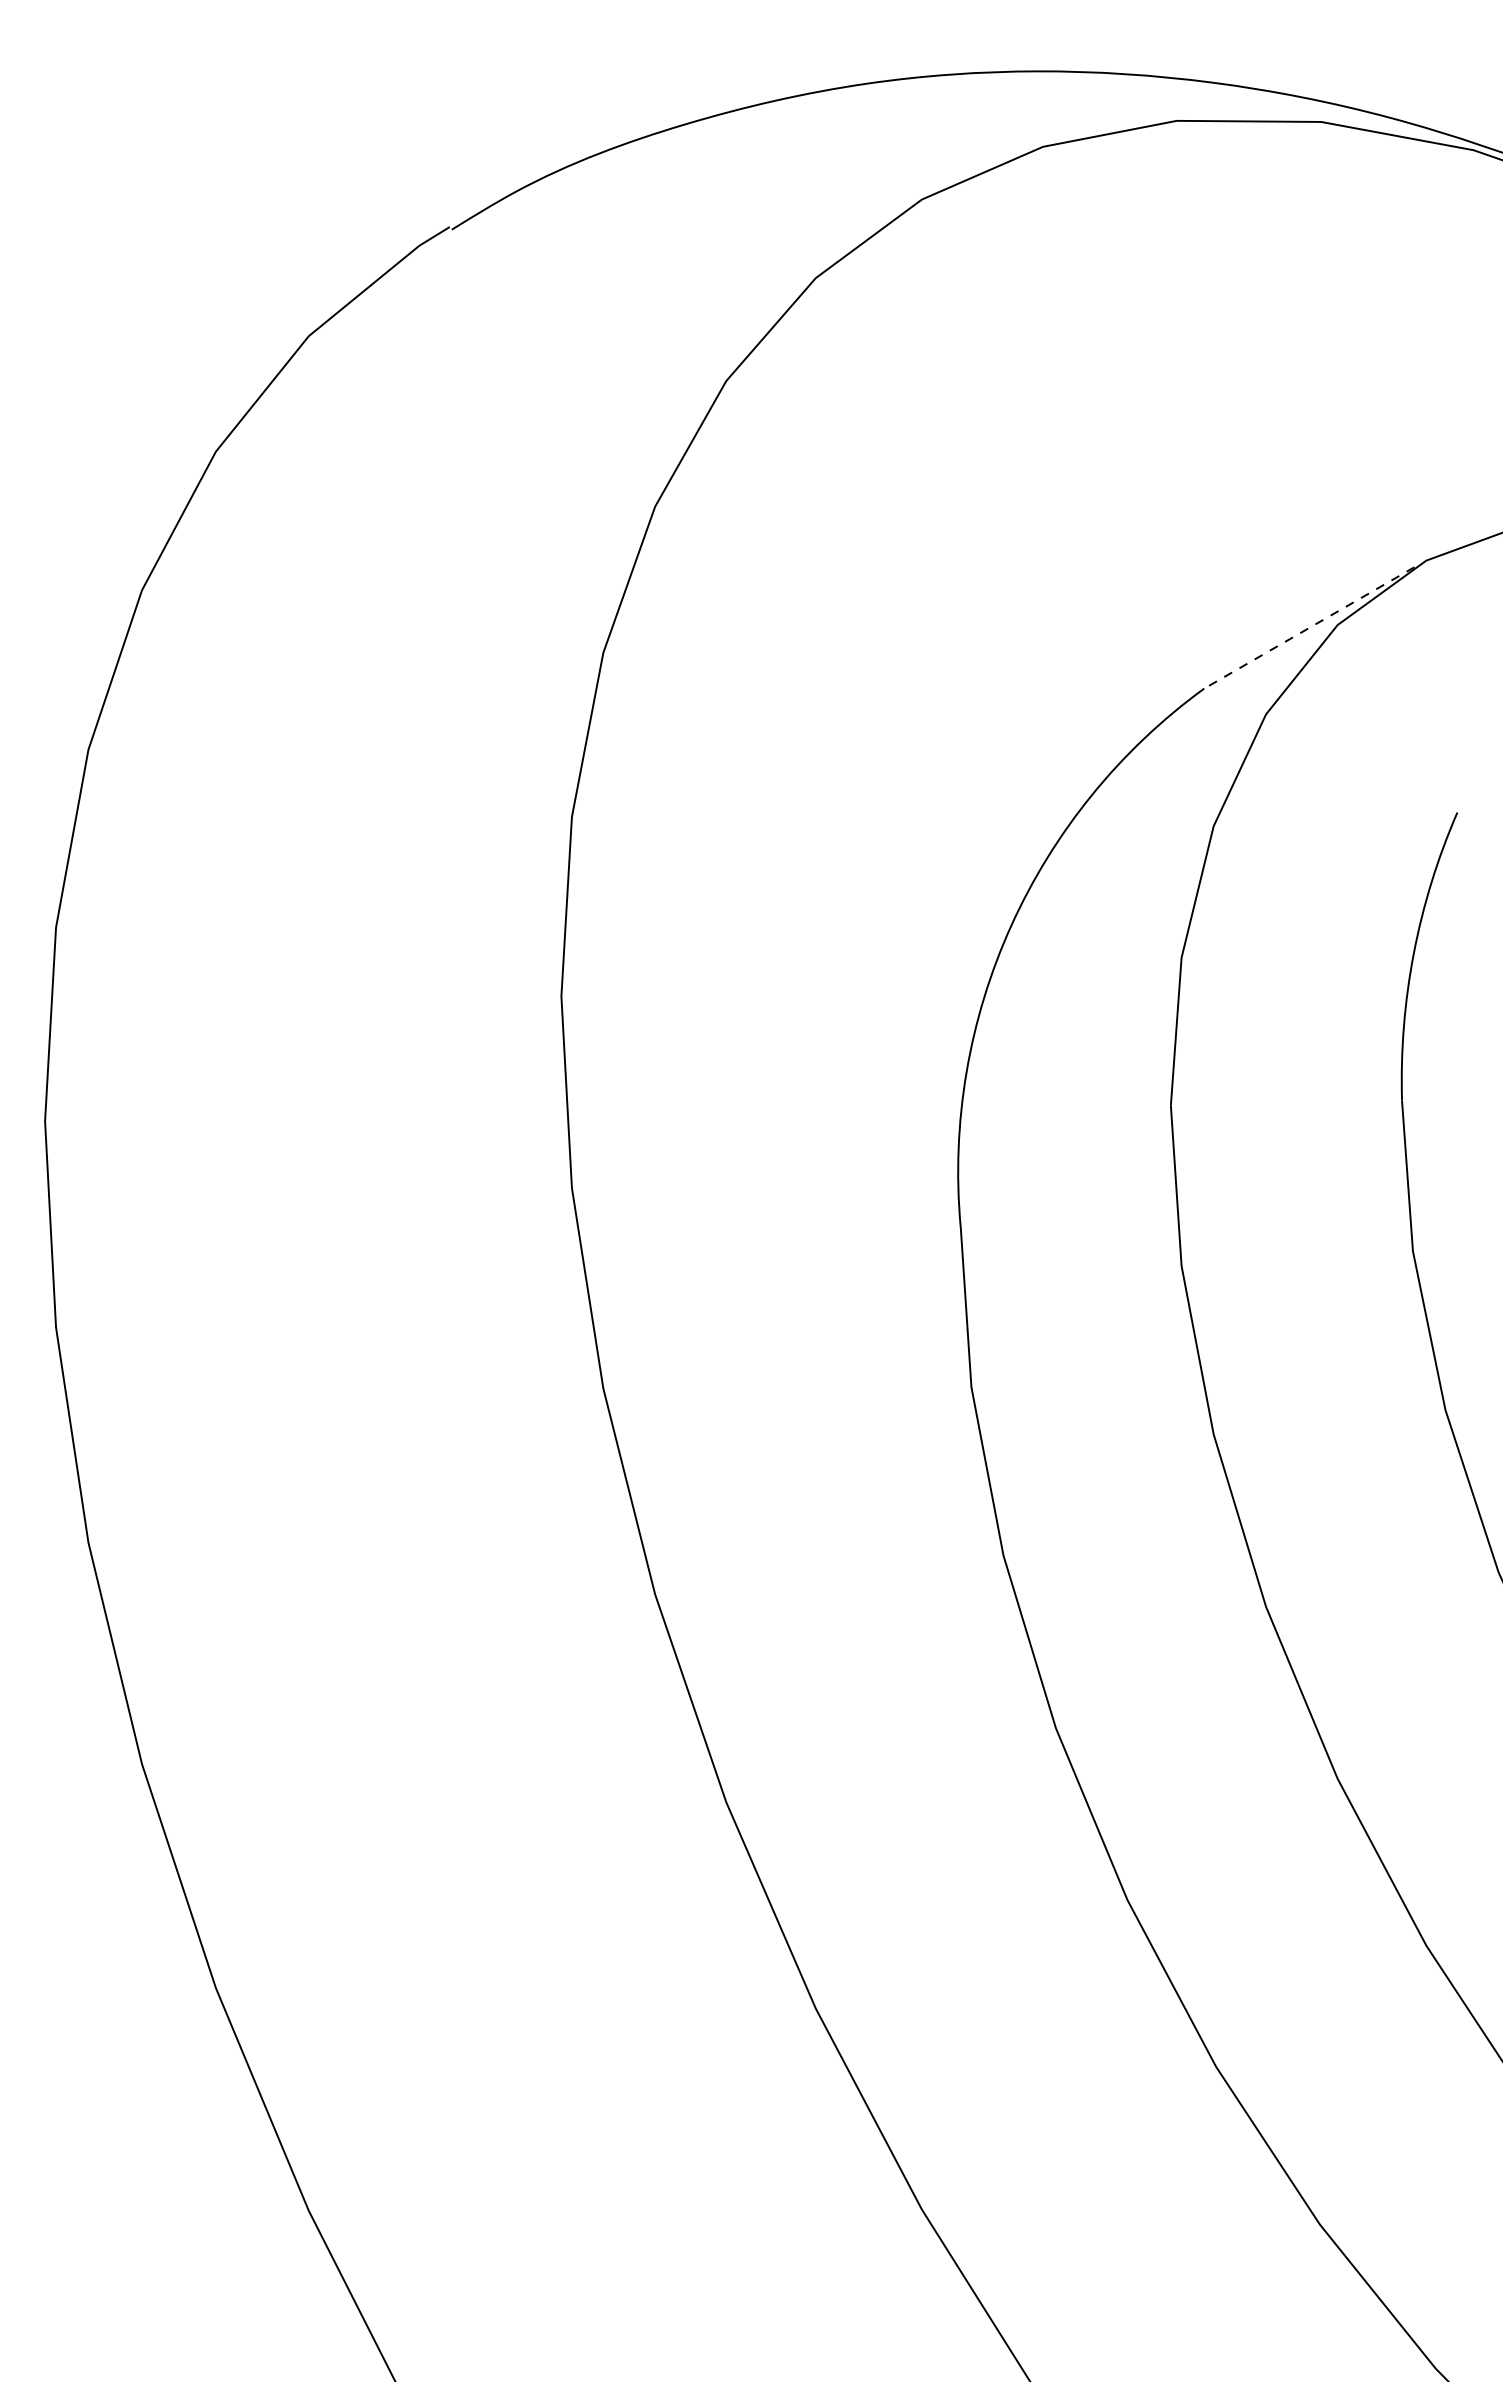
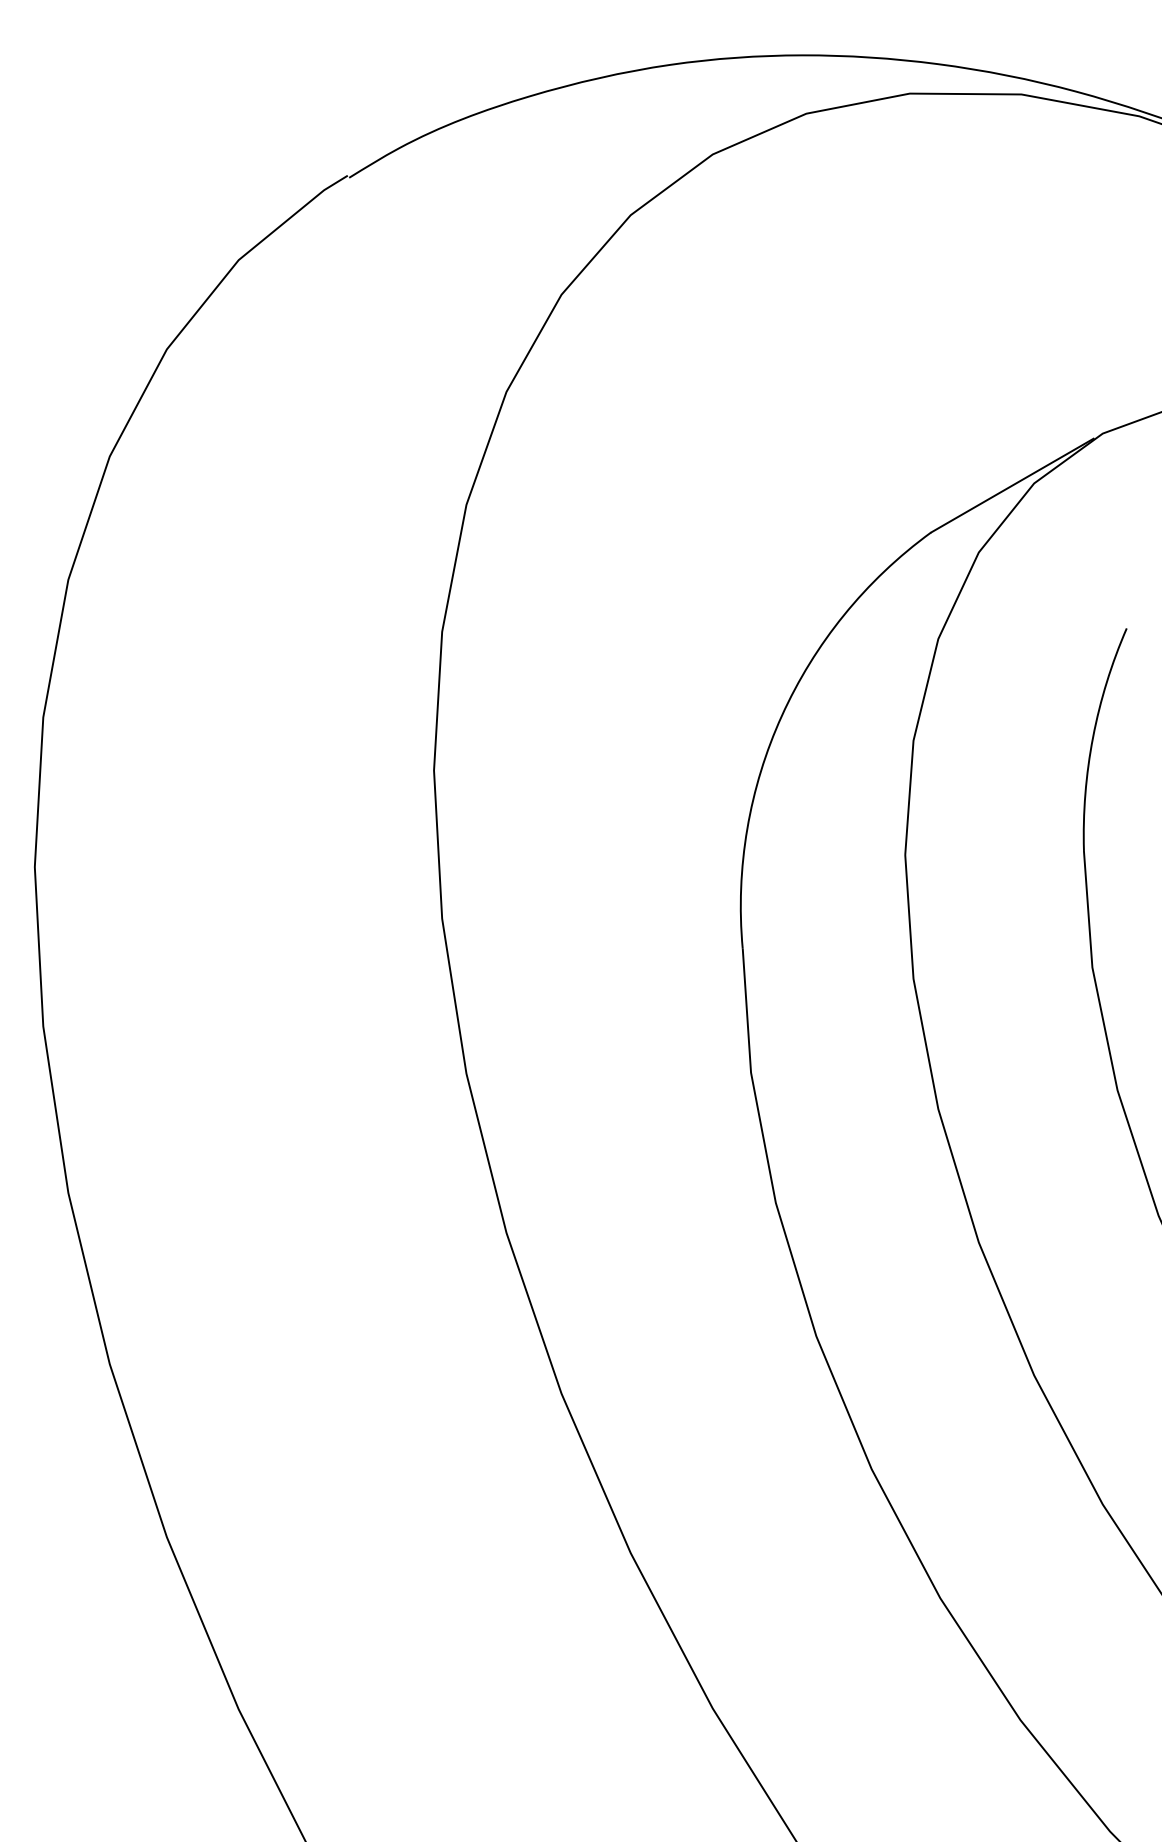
line: (1309, 627) -> (1012, 485), dashed -> solid

